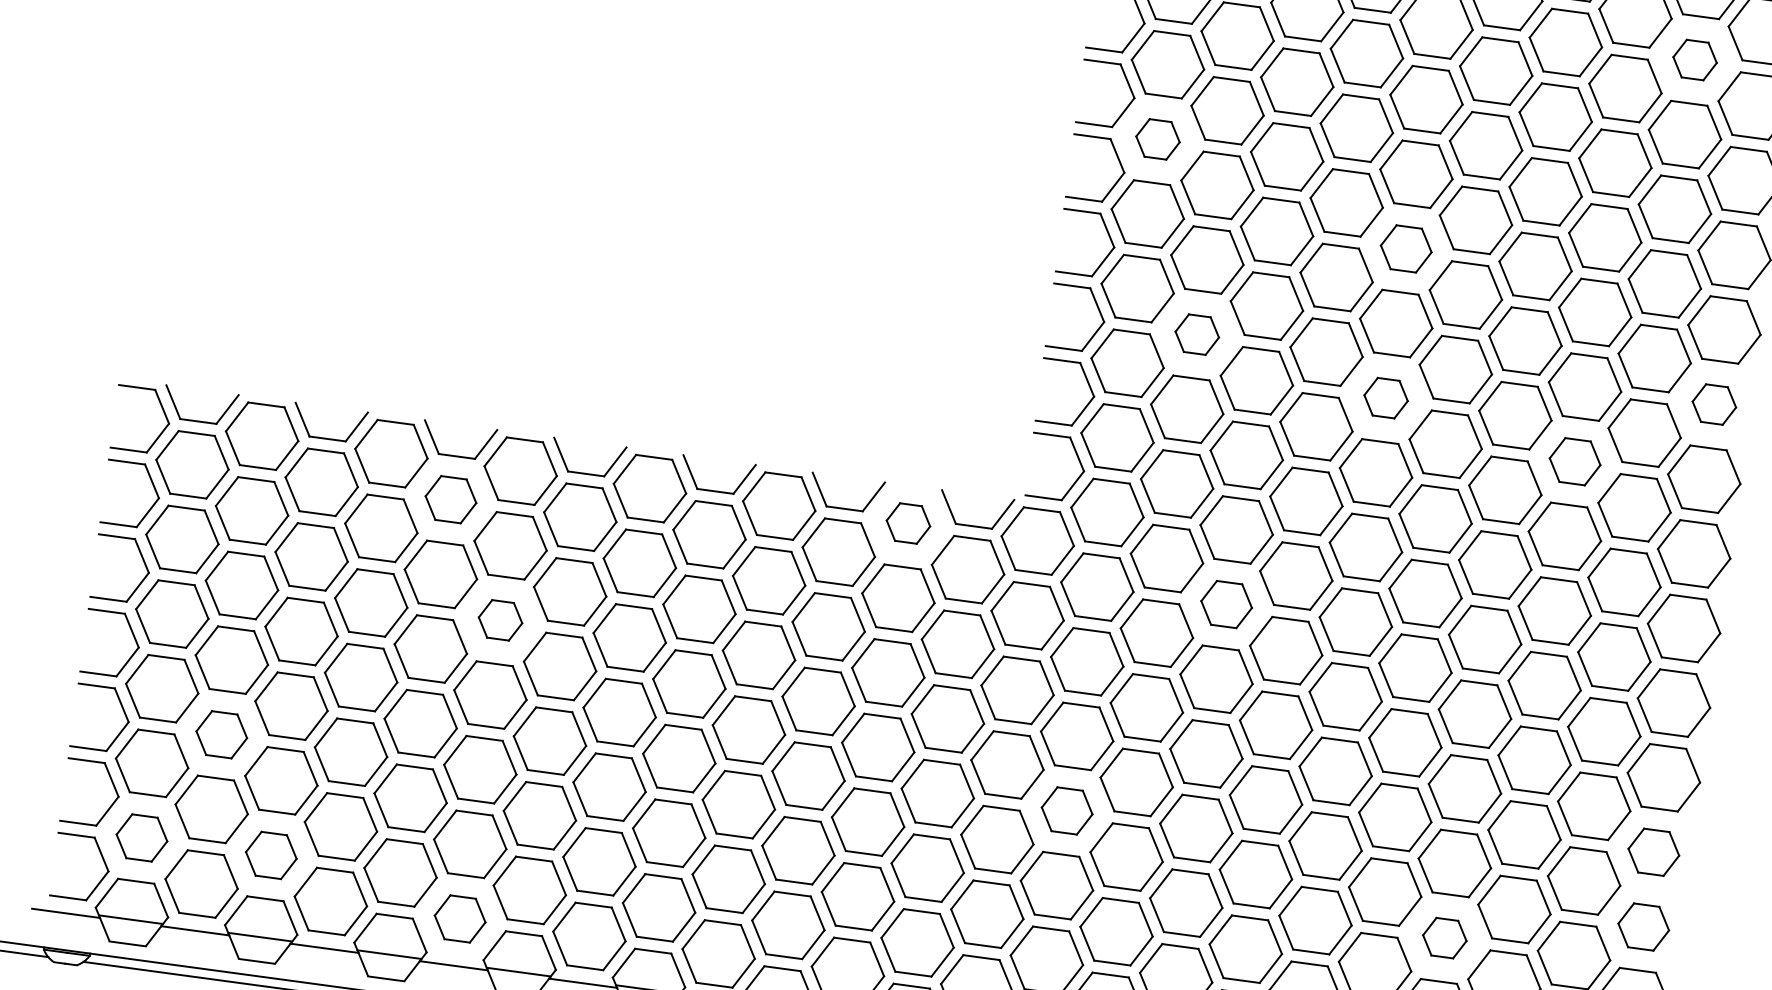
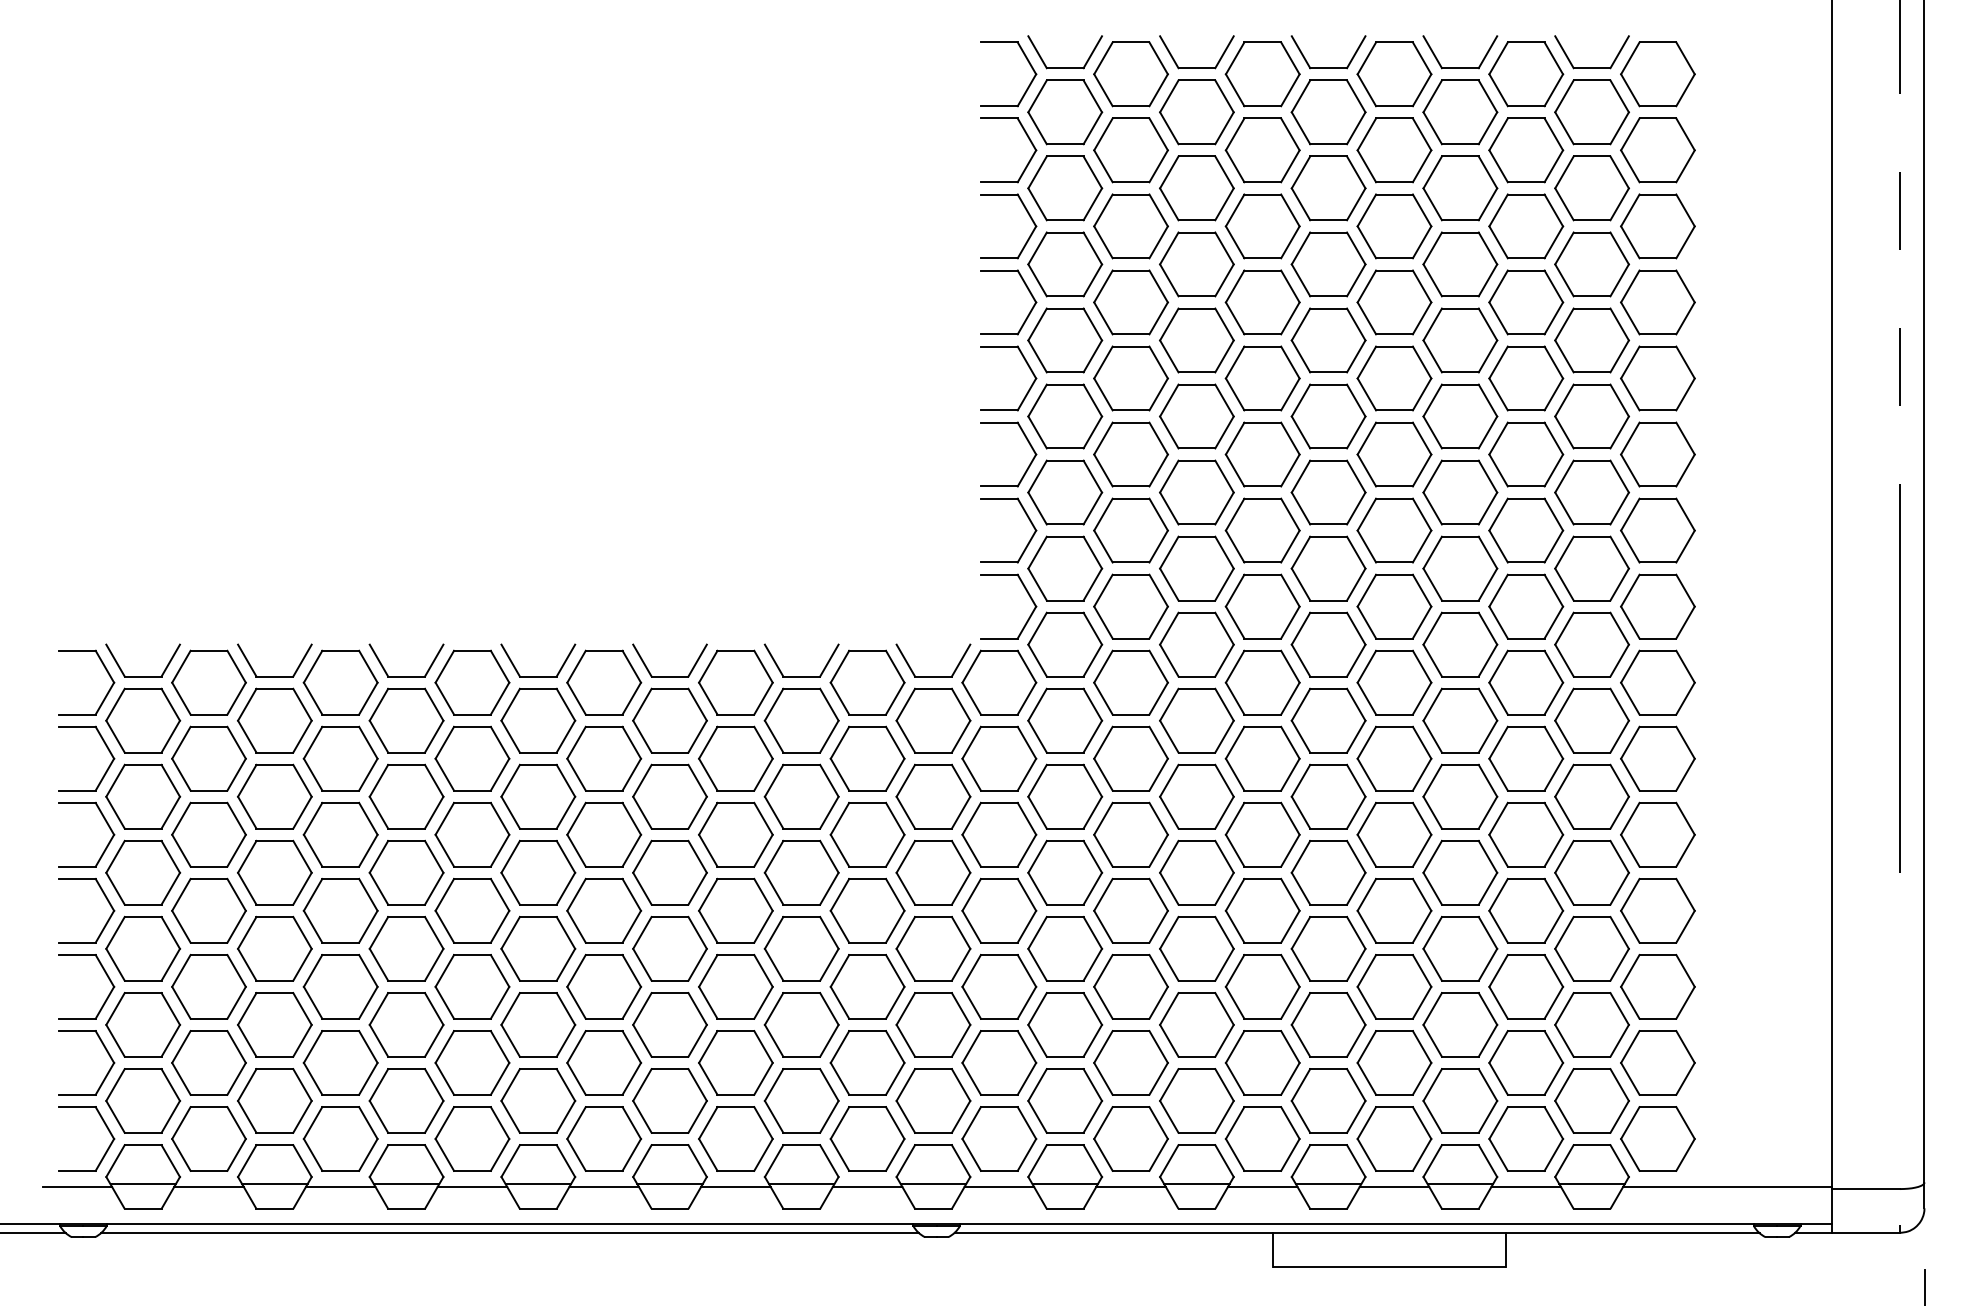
part: (1694, 60) -> (1591, 112), size x1.67
part: (1158, 139) -> (1065, 264), size x1.67
part: (1406, 248) -> (1328, 340), size x1.43
part: (1196, 334) -> (1130, 454), size x1.67
part: (1386, 398) -> (1328, 492), size x1.67
part: (1713, 404) -> (1657, 454), size x1.67
part: (1575, 461) -> (1526, 530), size x1.43
part: (450, 499) -> (406, 720), size x1.43
part: (908, 523) -> (867, 682), size x1.67
part: (1226, 604) -> (1196, 720), size x1.43
part: (500, 620) -> (472, 834), size x1.67
part: (221, 734) -> (208, 986), size x1.43
part: (1067, 810) -> (1065, 948), size x1.43
part: (141, 837) -> (142, 1100), size x1.43
part: (1653, 851) -> (1657, 910), size x1.43
part: (270, 854) -> (274, 1100), size x1.43
part: (460, 918) -> (472, 1138), size x1.43
part: (1643, 926) -> (1657, 986), size x1.43
part: (1444, 937) -> (1460, 1024), size x1.67

